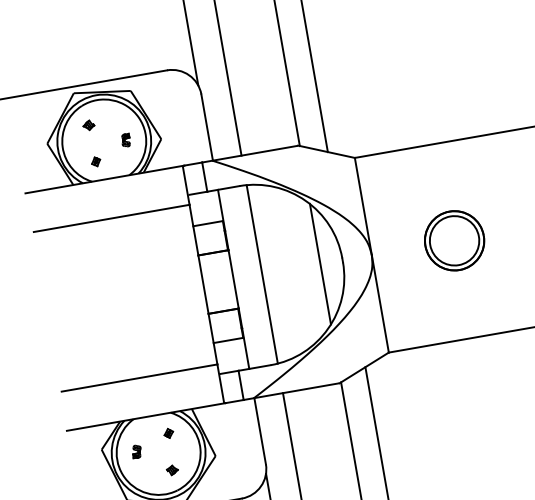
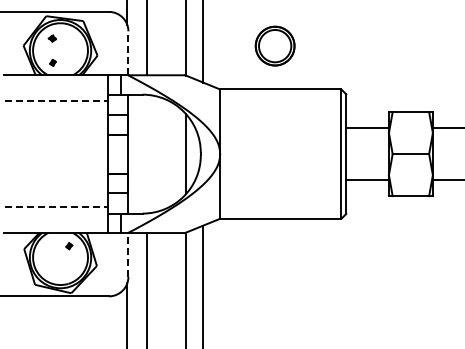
line: (207, 127) -> (128, 53), solid -> dashed
part: (125, 140) -> (74, 52), removed
line: (111, 219) -> (56, 101), solid -> dashed
part: (453, 240) -> (274, 45), moved
line: (262, 273) -> (147, 153), removed
line: (139, 378) -> (56, 207), solid -> dashed
line: (260, 430) -> (128, 254), solid -> dashed
part: (136, 452) -> (46, 254), removed
part: (172, 470) -> (67, 270), removed

